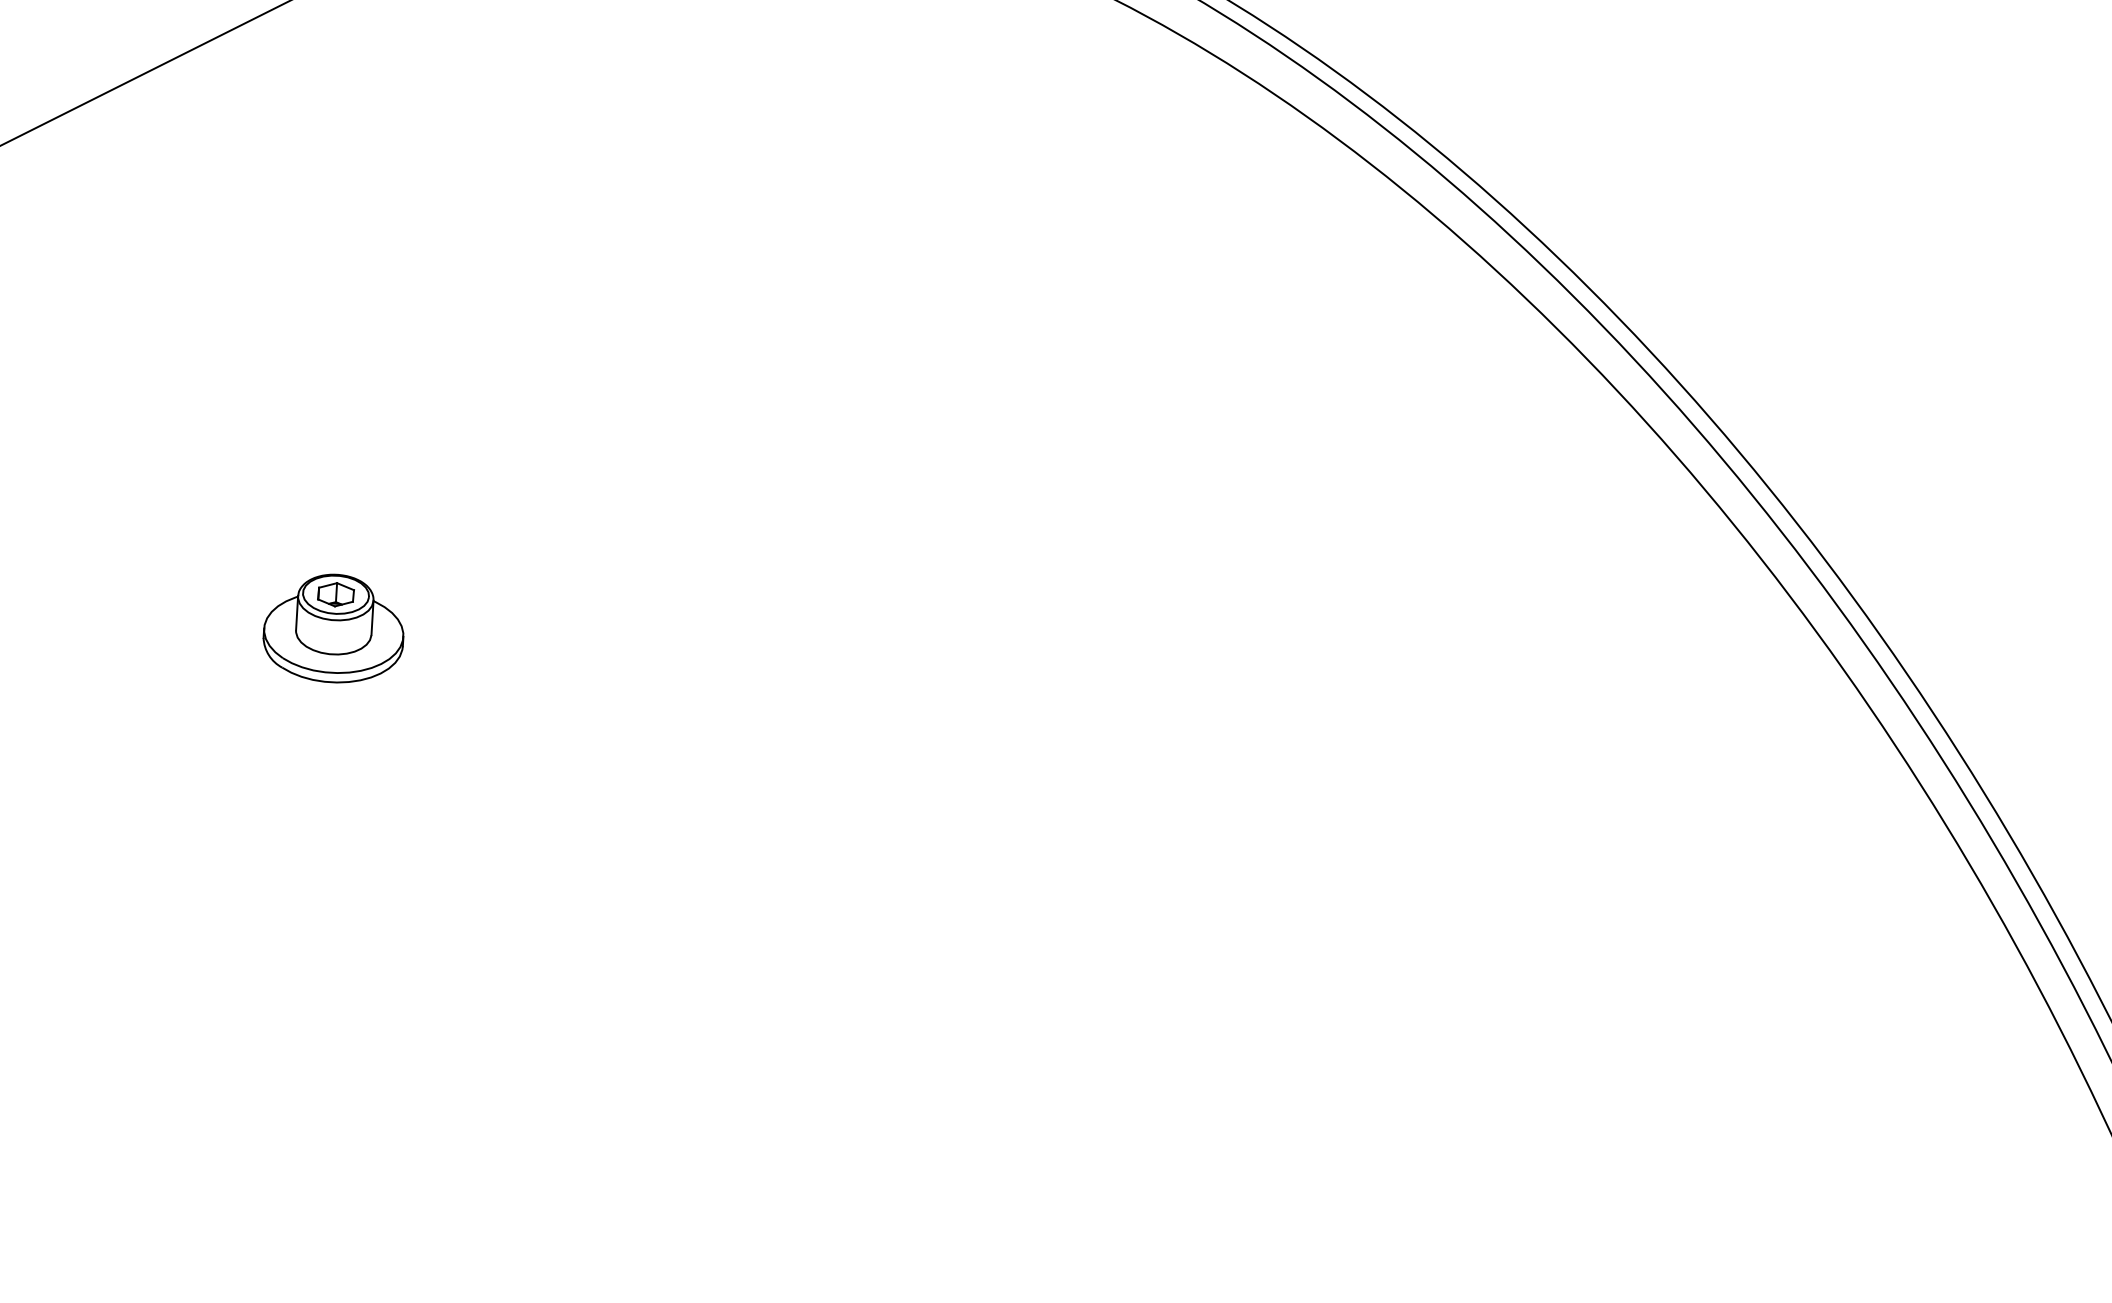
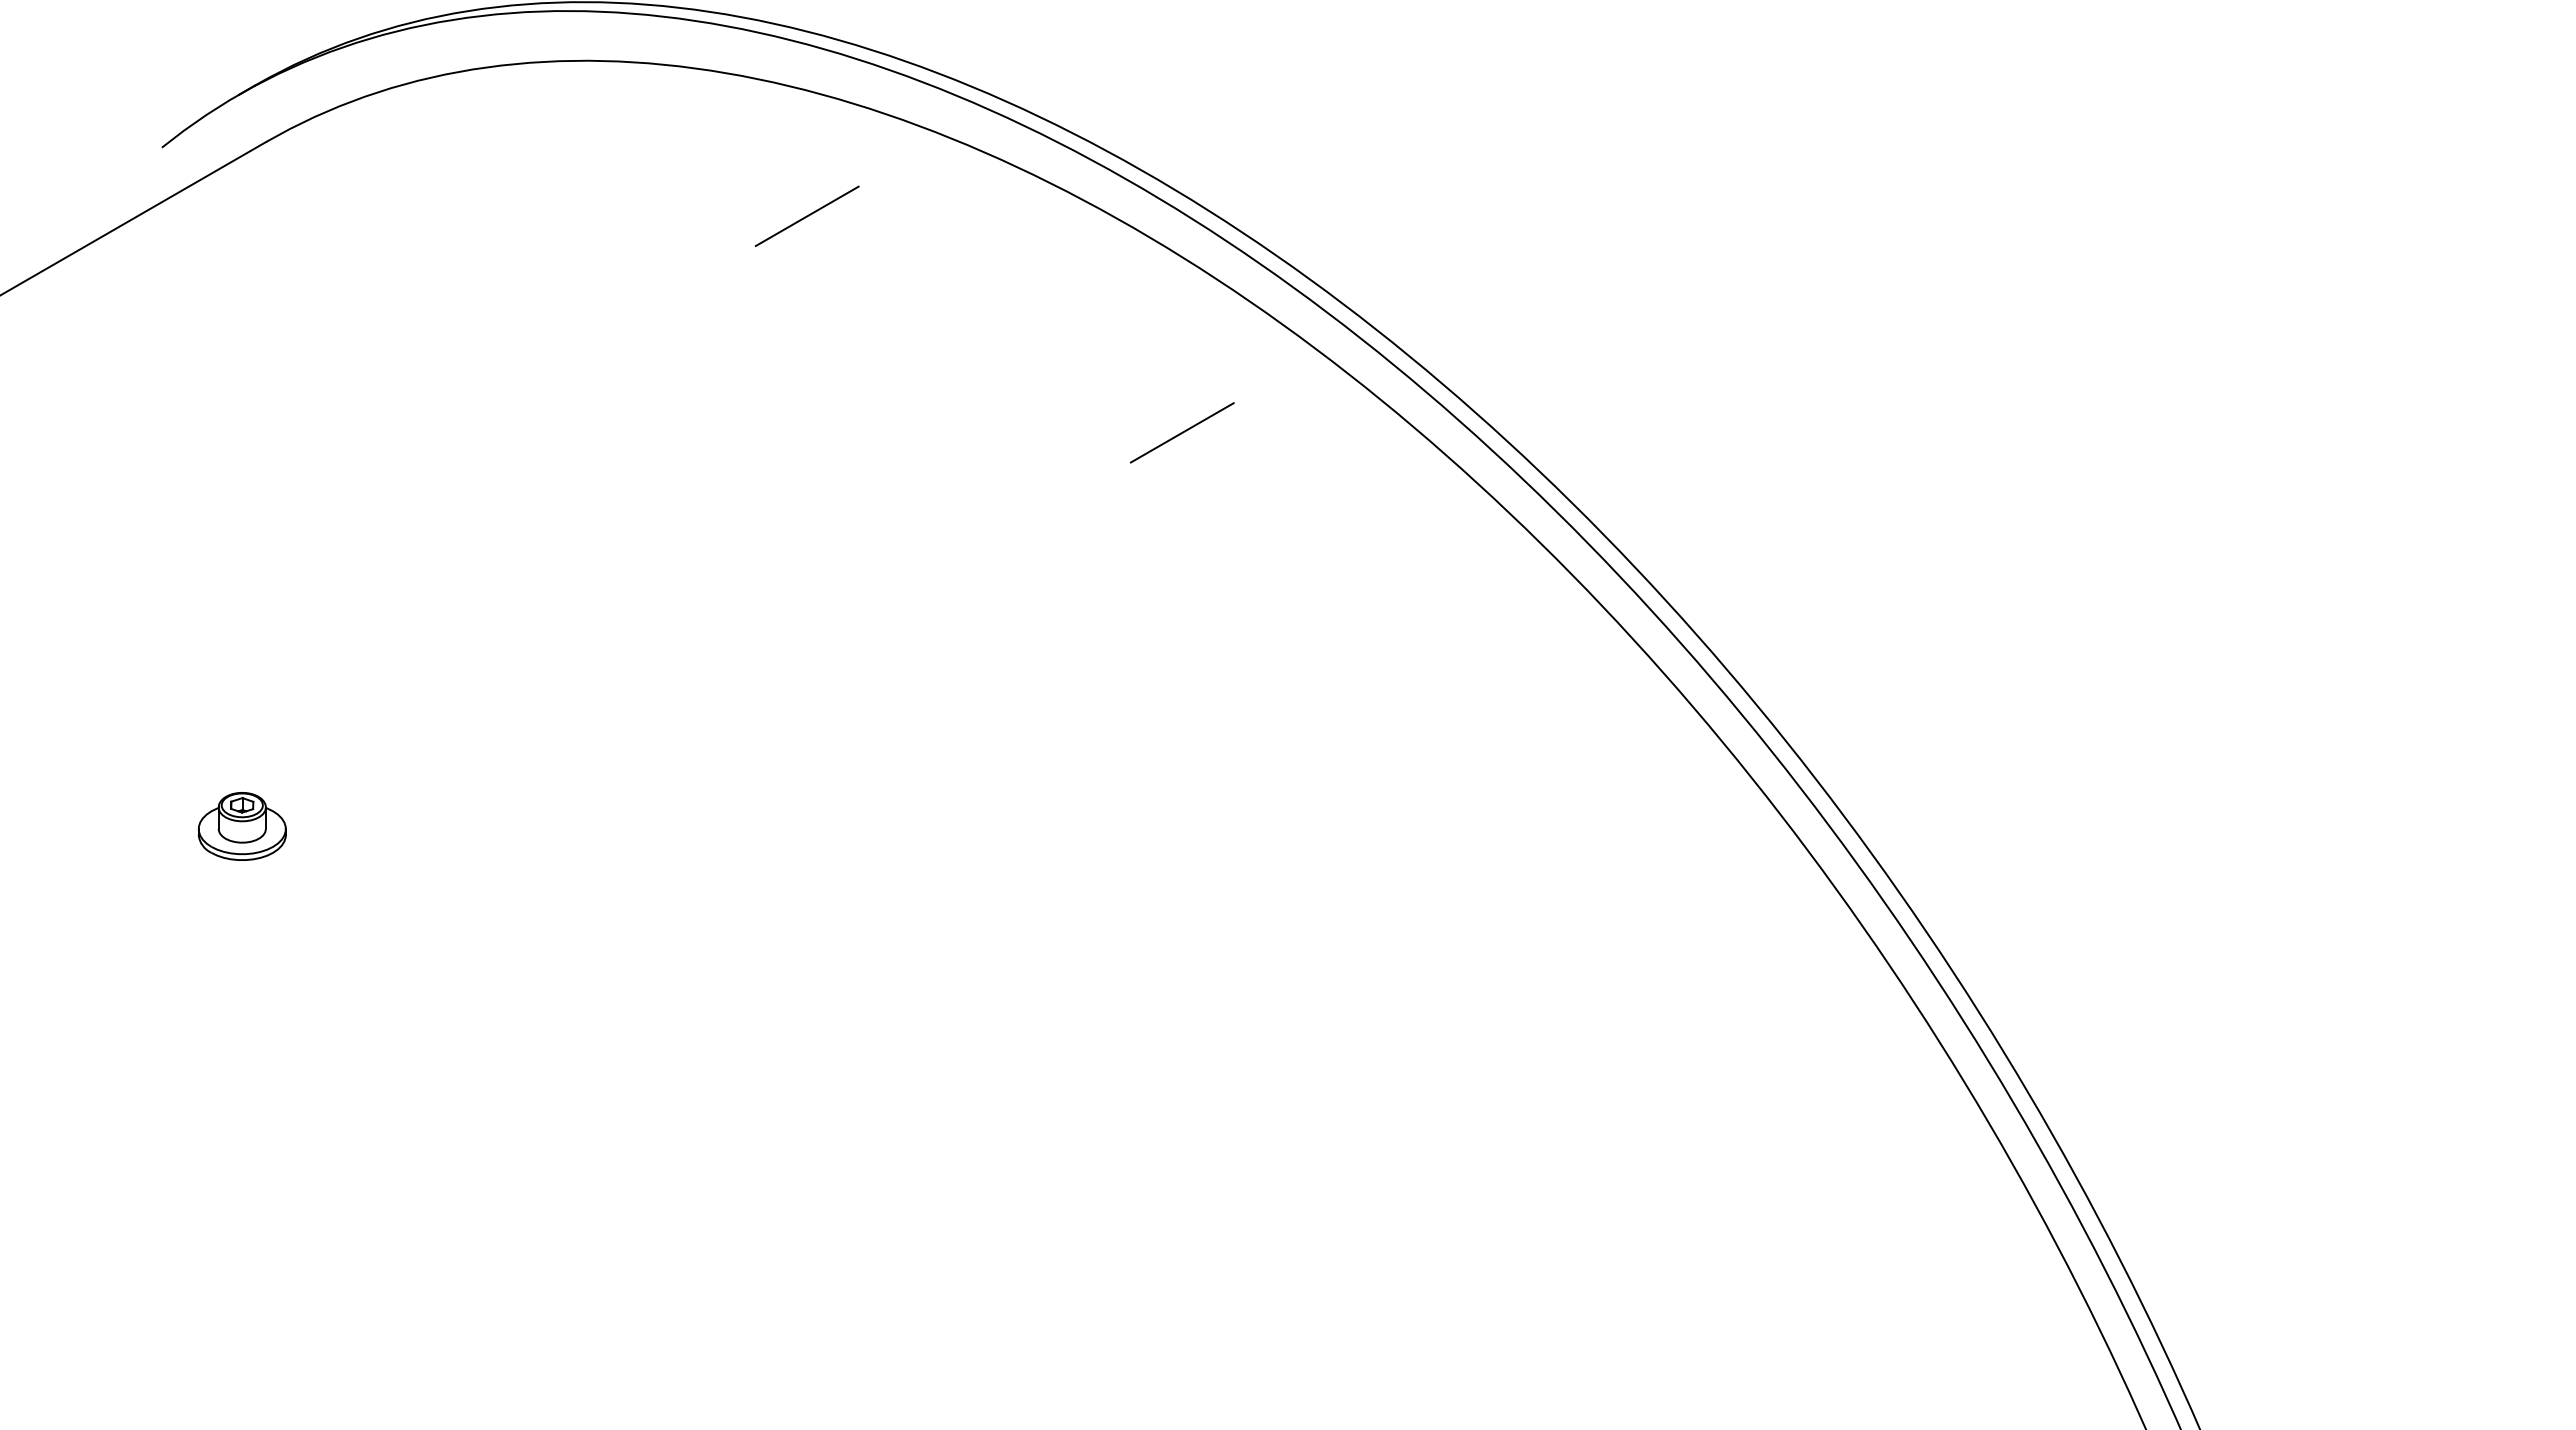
line: (933, 53) -> (806, 216), added
line: (1294, 290) -> (1181, 432), added
part: (333, 628) -> (241, 826), size x0.62

